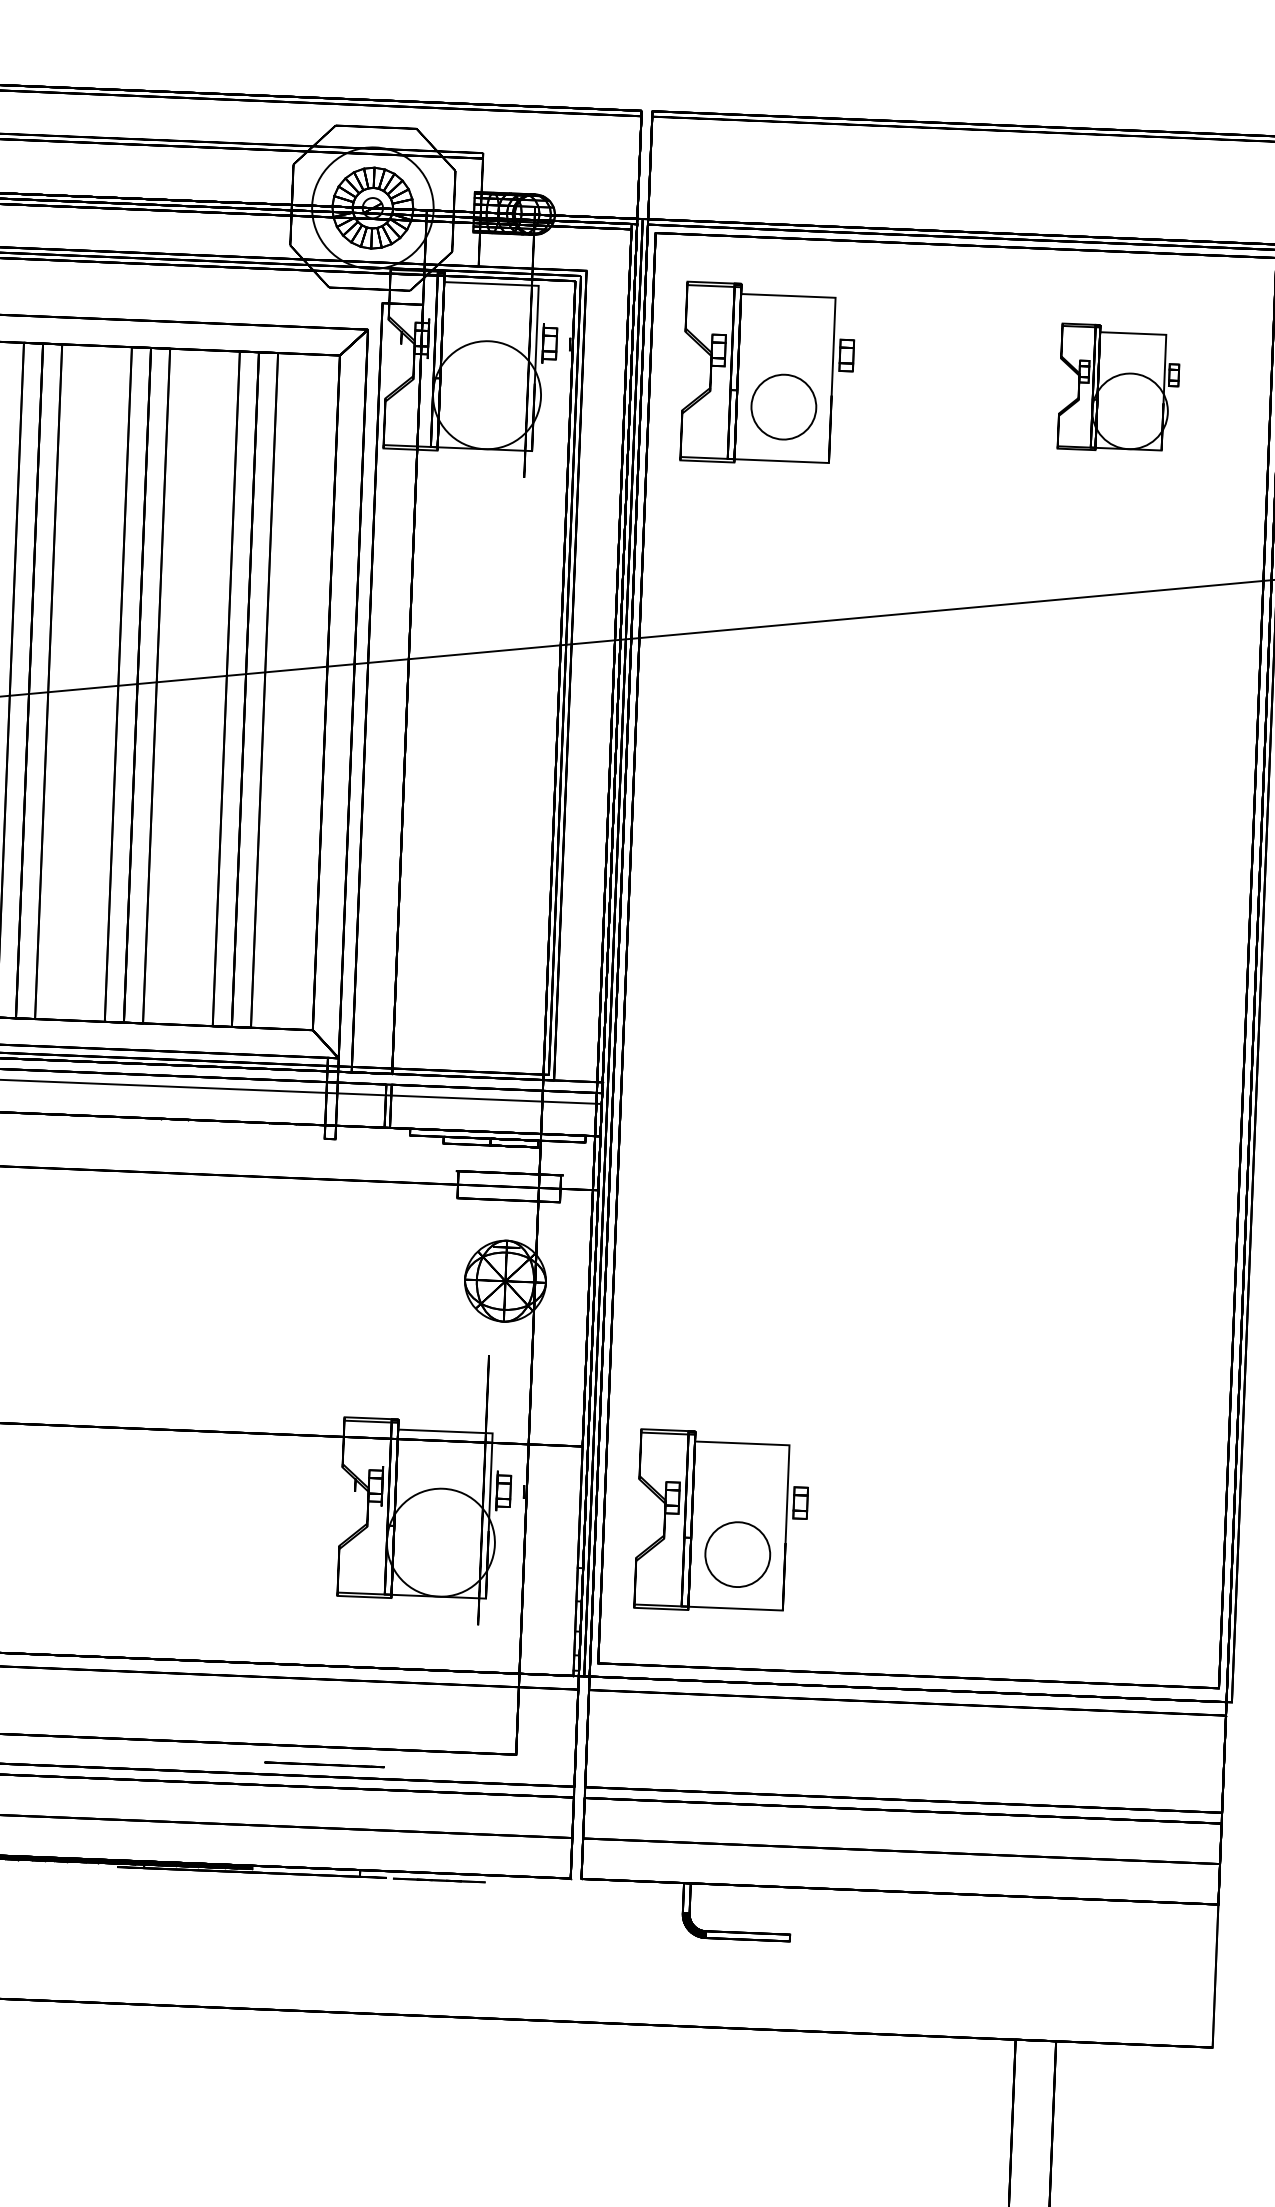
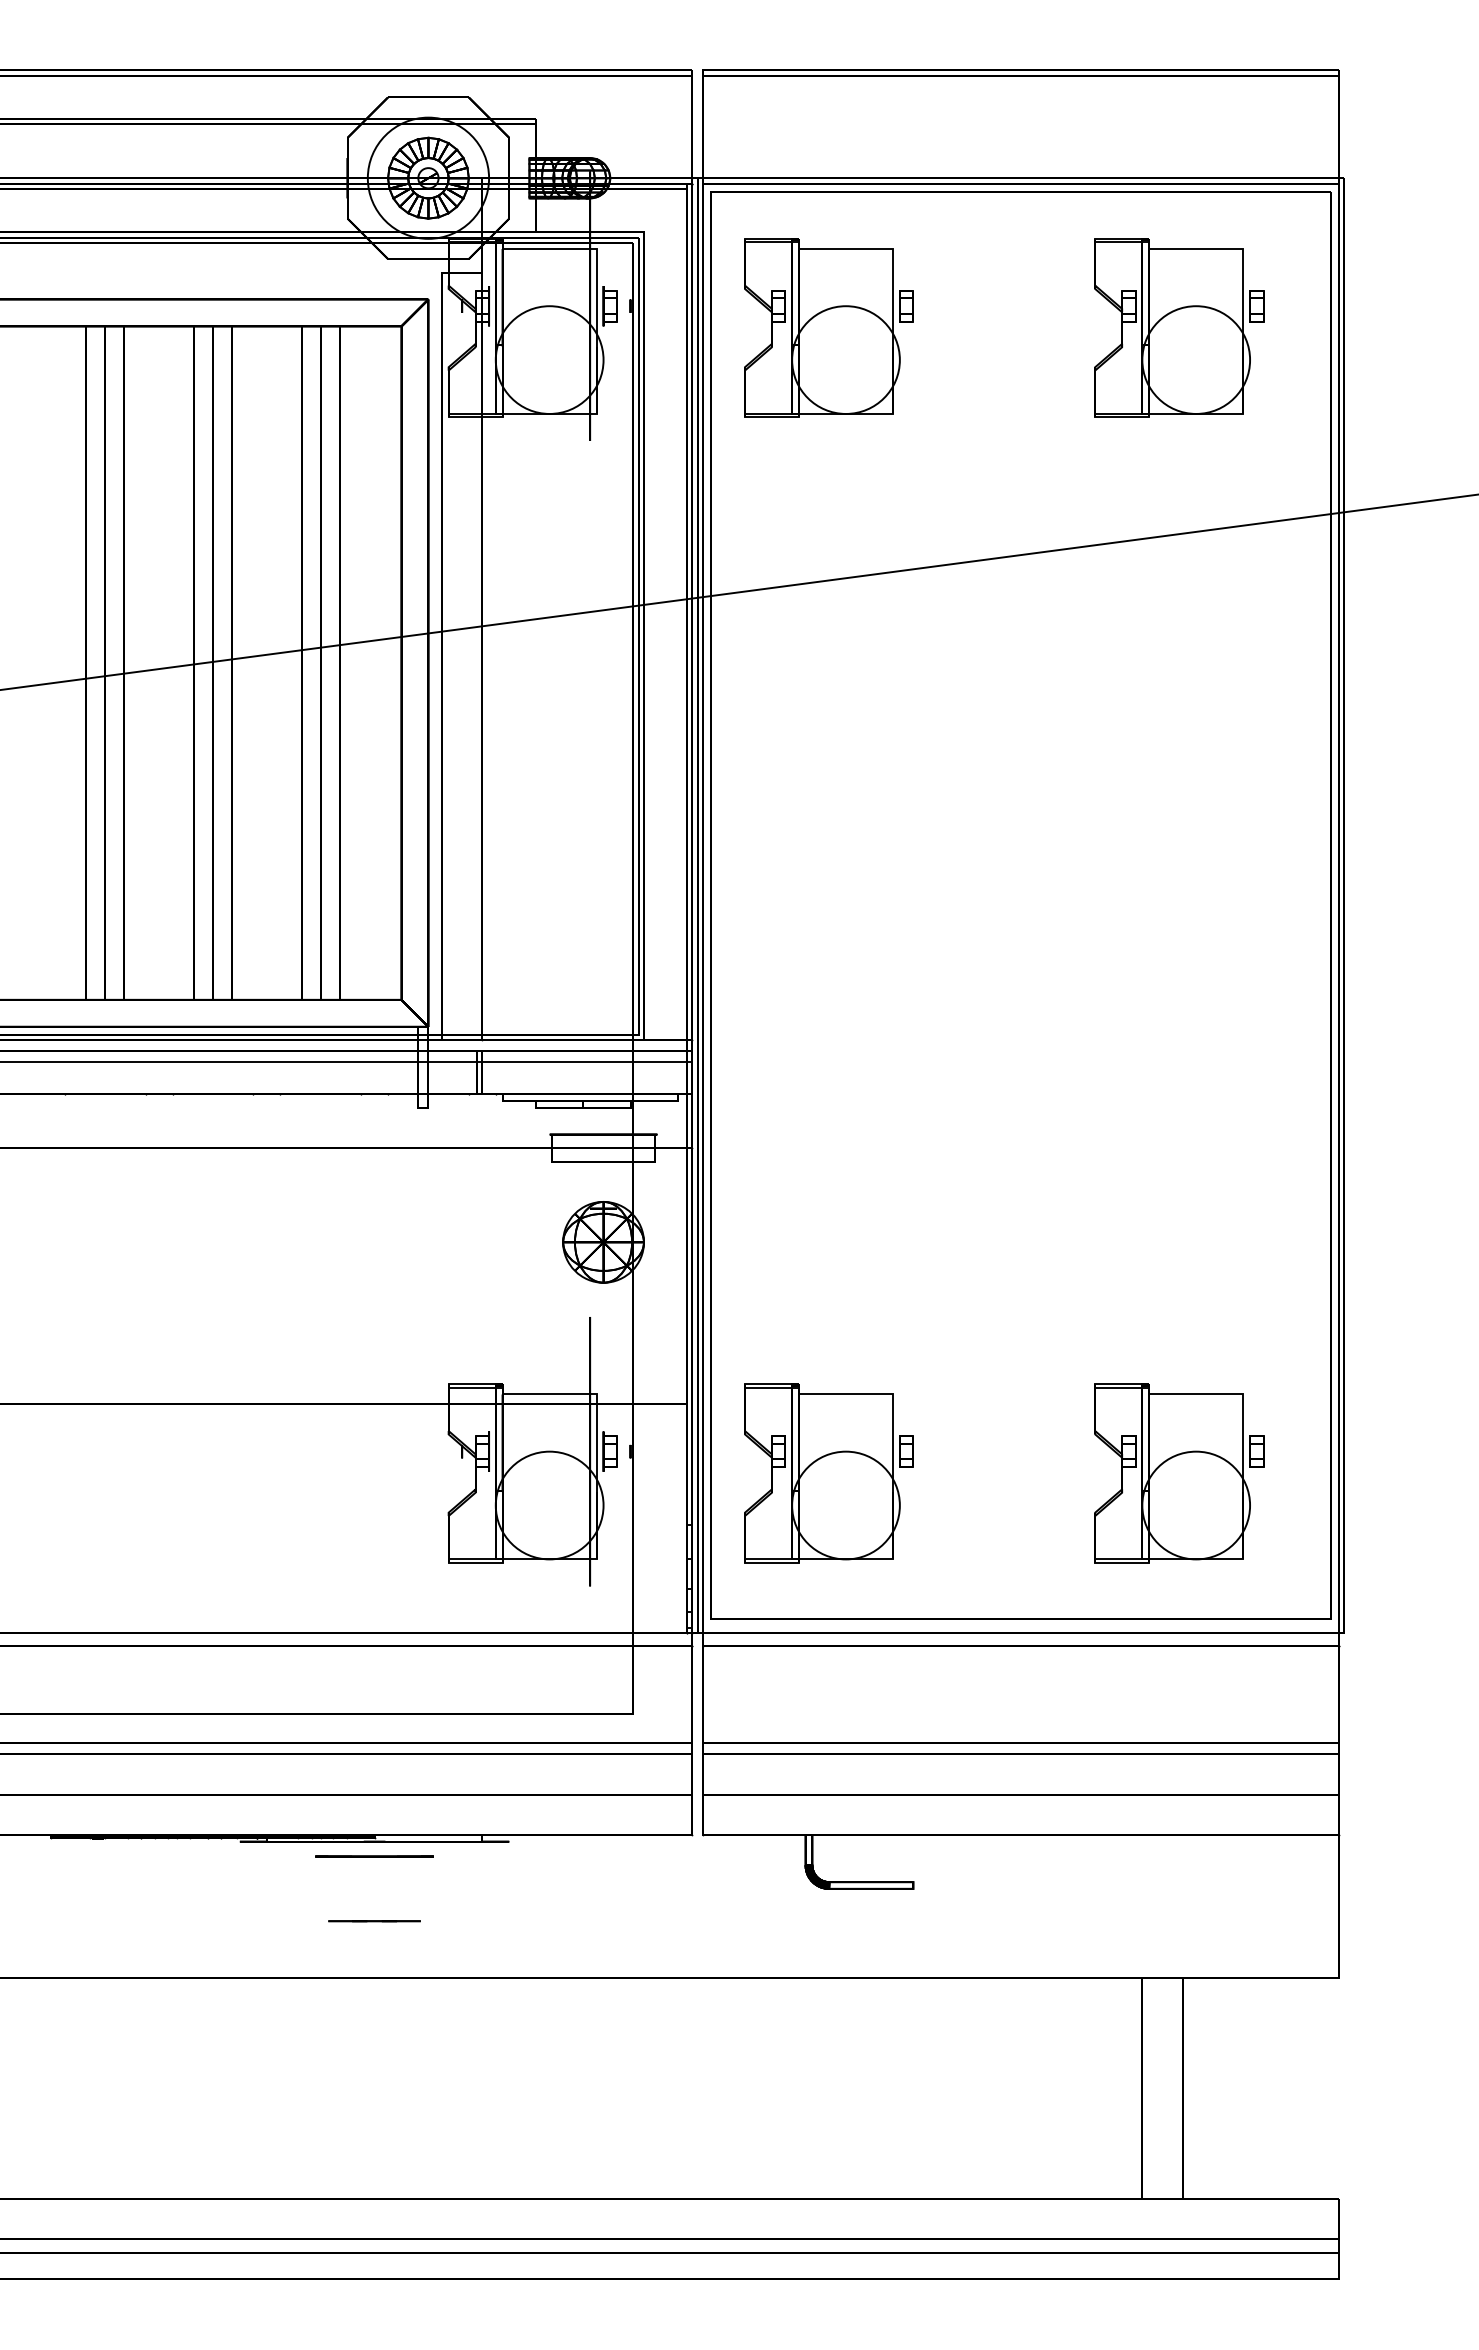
part: (1119, 387) -> (1179, 327), size x1.43
circle: (783, 406) -> (845, 359), size x1.67
part: (1073, 1535) -> (1179, 1473), added
circle: (737, 1554) -> (845, 1505), size x1.67
line: (324, 1764) -> (374, 1856), moved
line: (439, 1880) -> (374, 1921), moved

